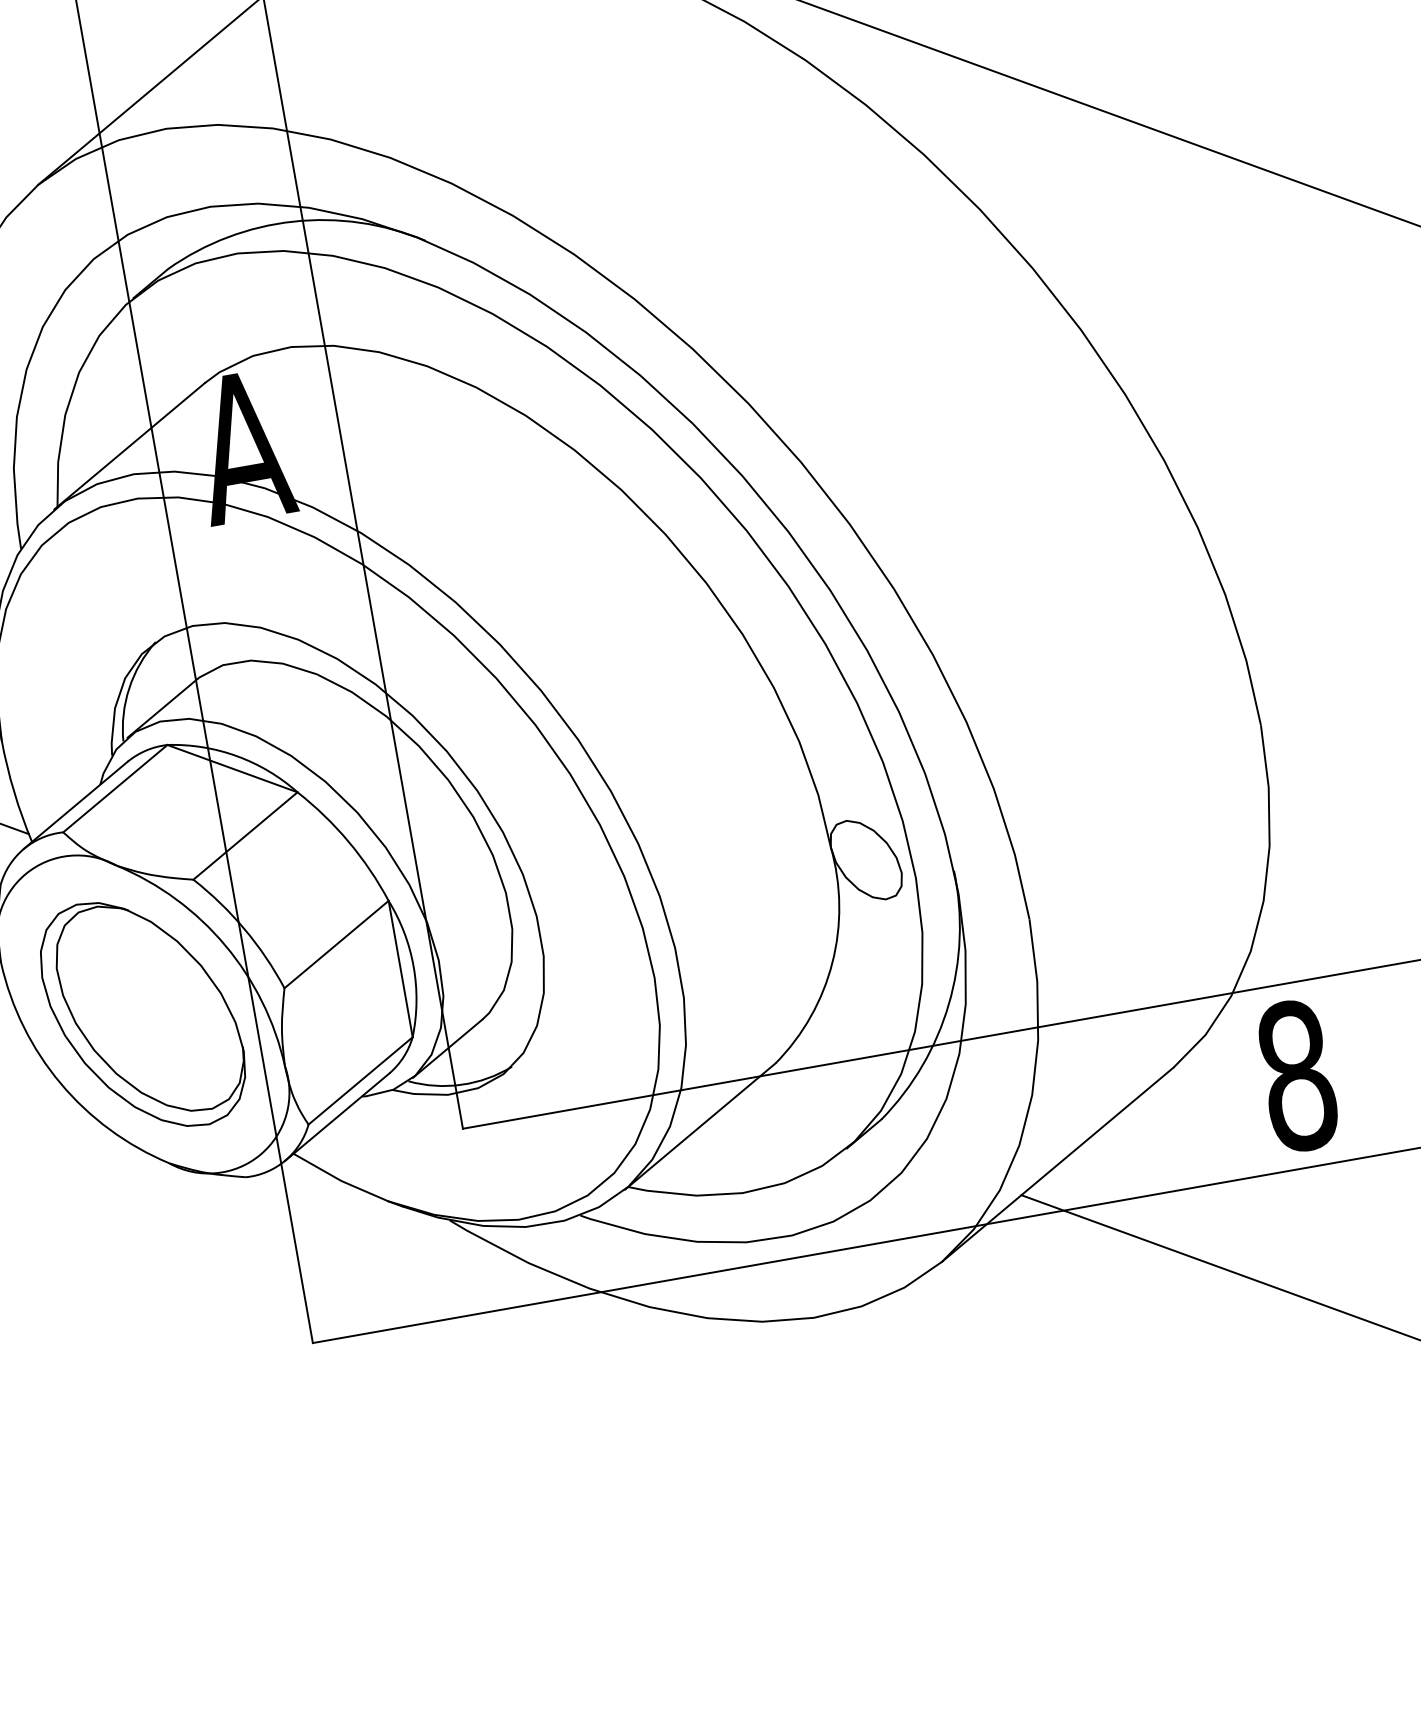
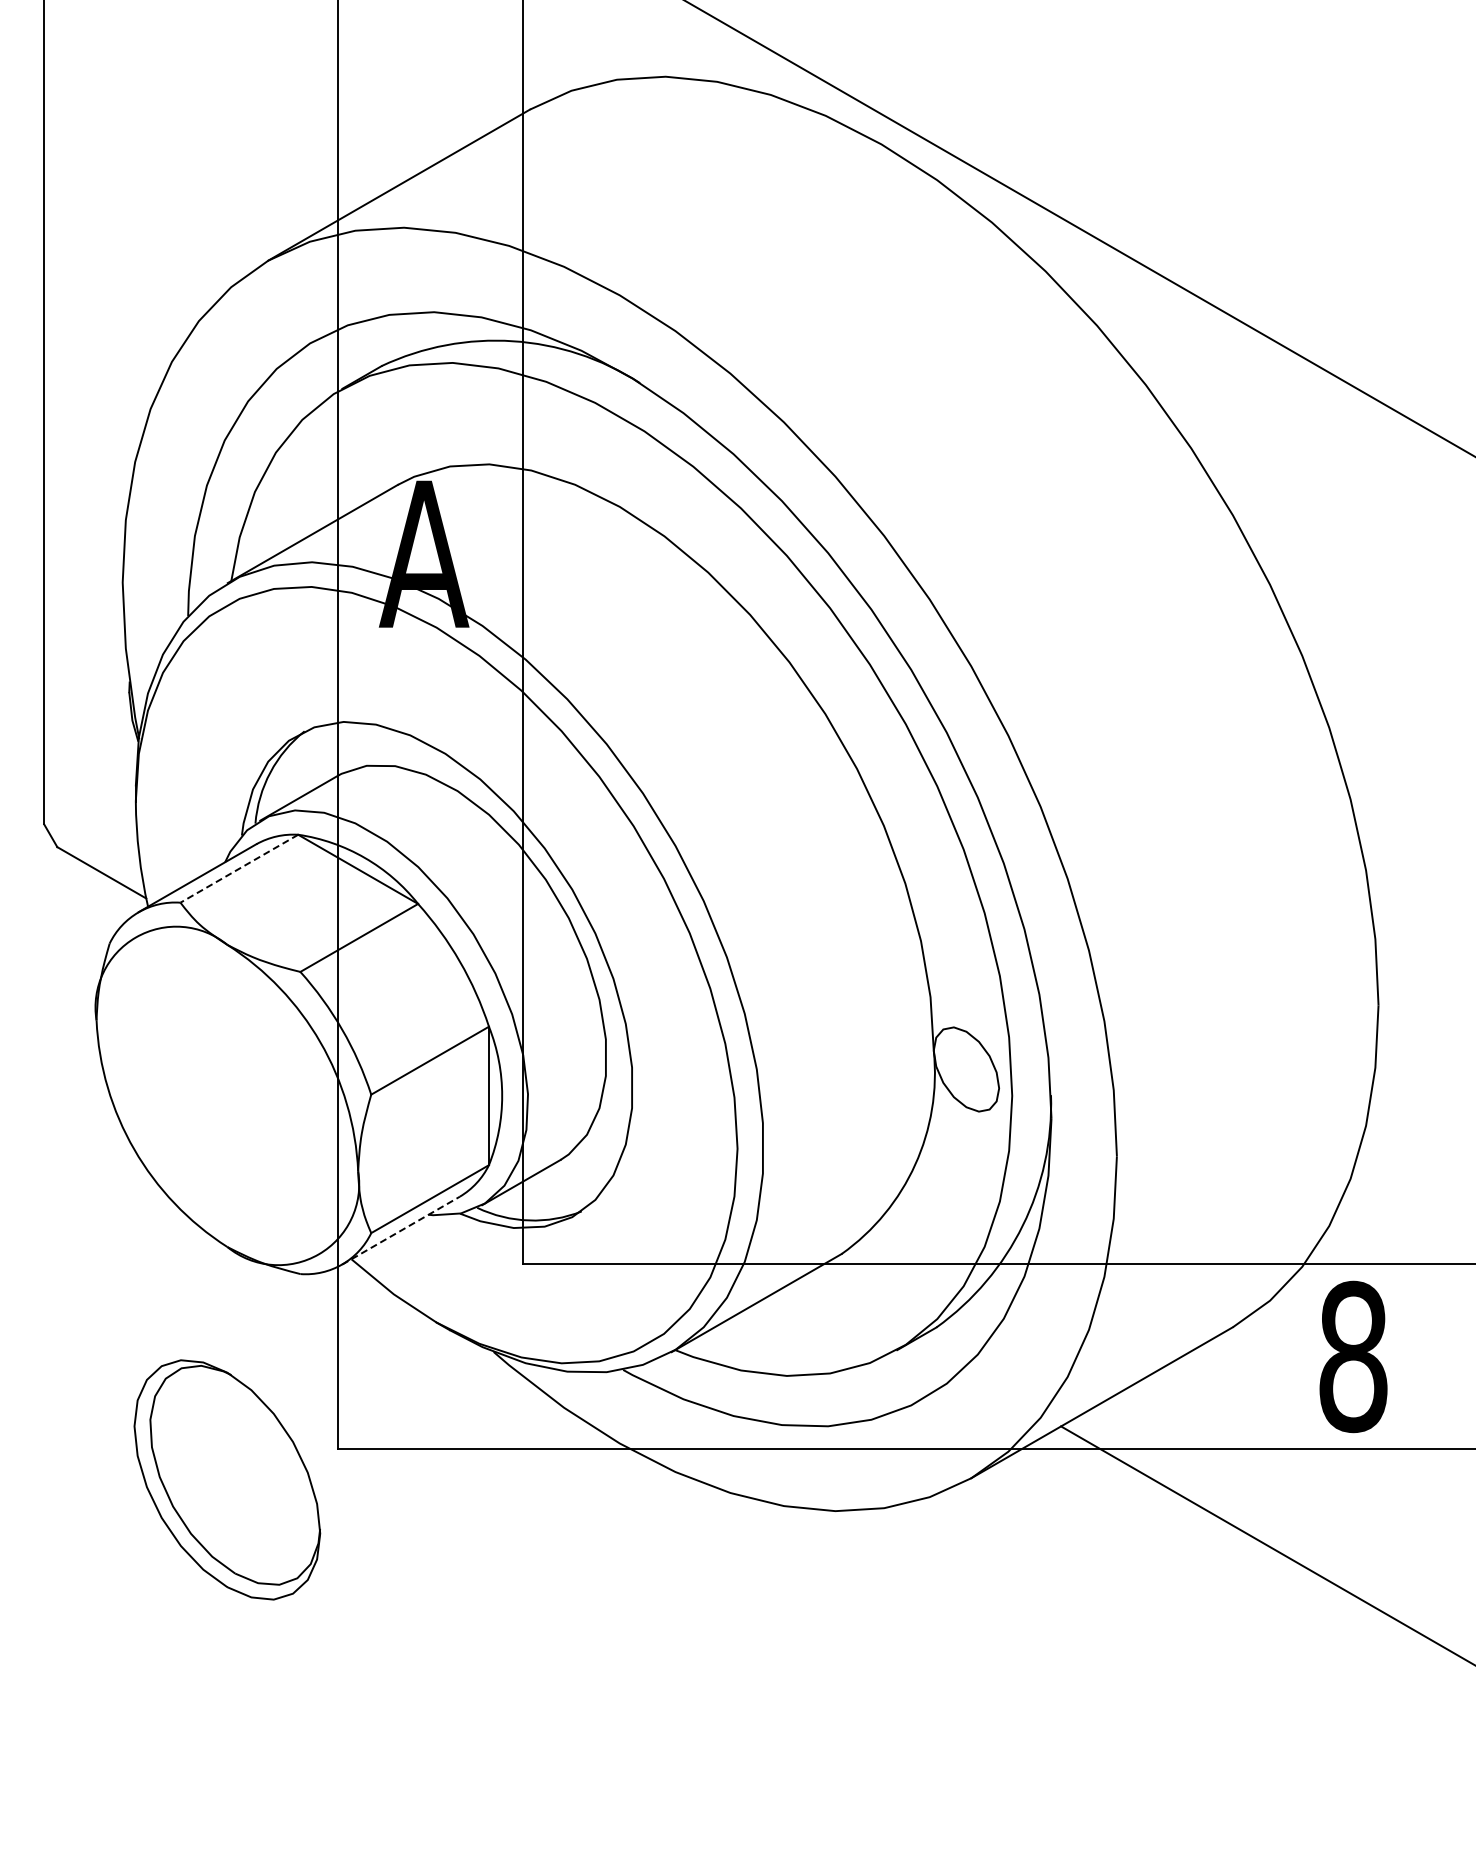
line: (115, 788) -> (239, 868), solid -> dashed
part: (143, 1014) -> (227, 1479), moved
line: (337, 1116) -> (401, 1230), solid -> dashed

